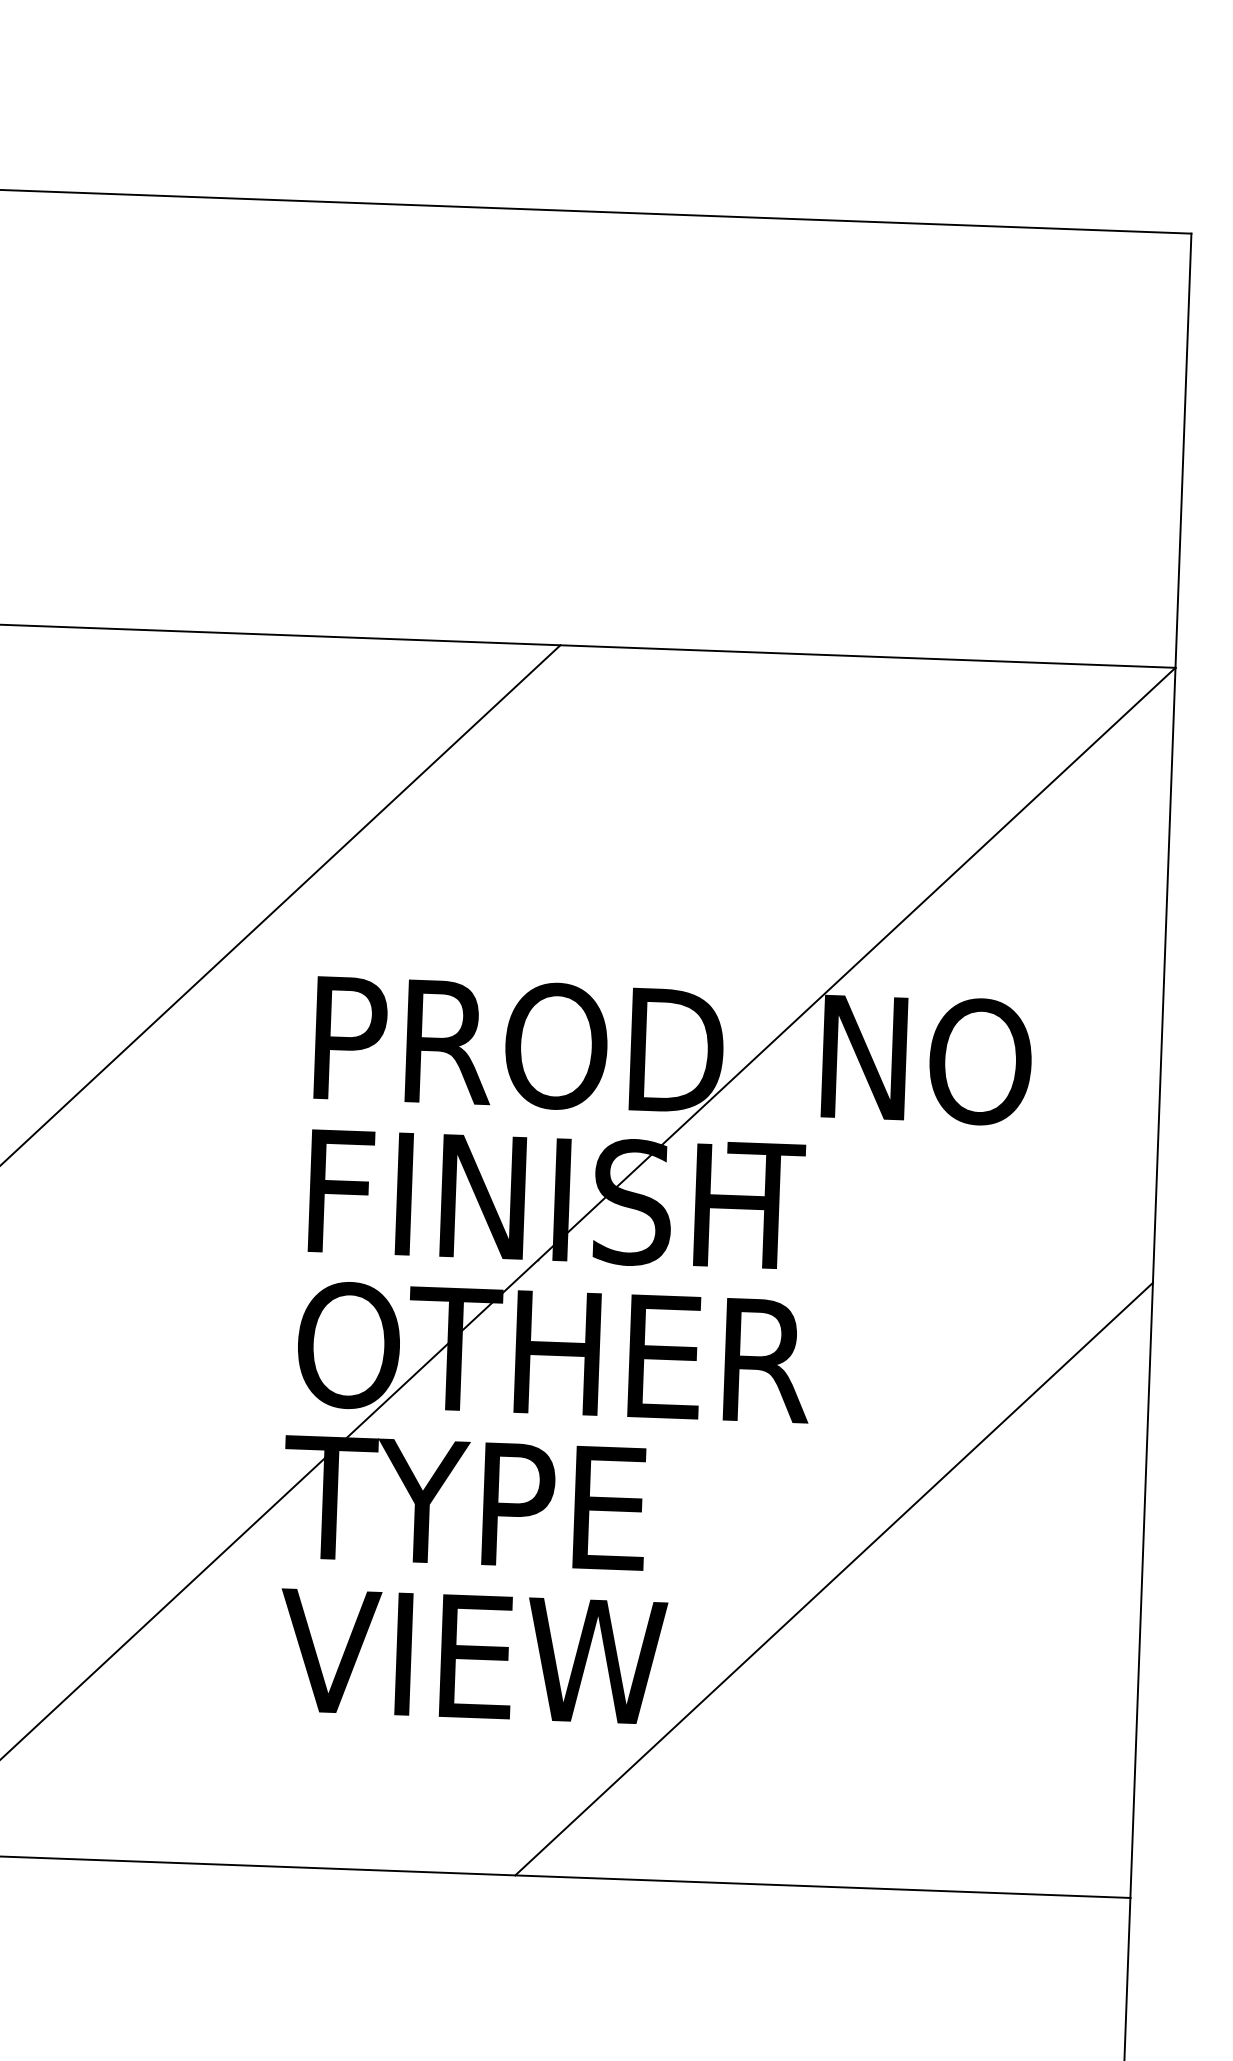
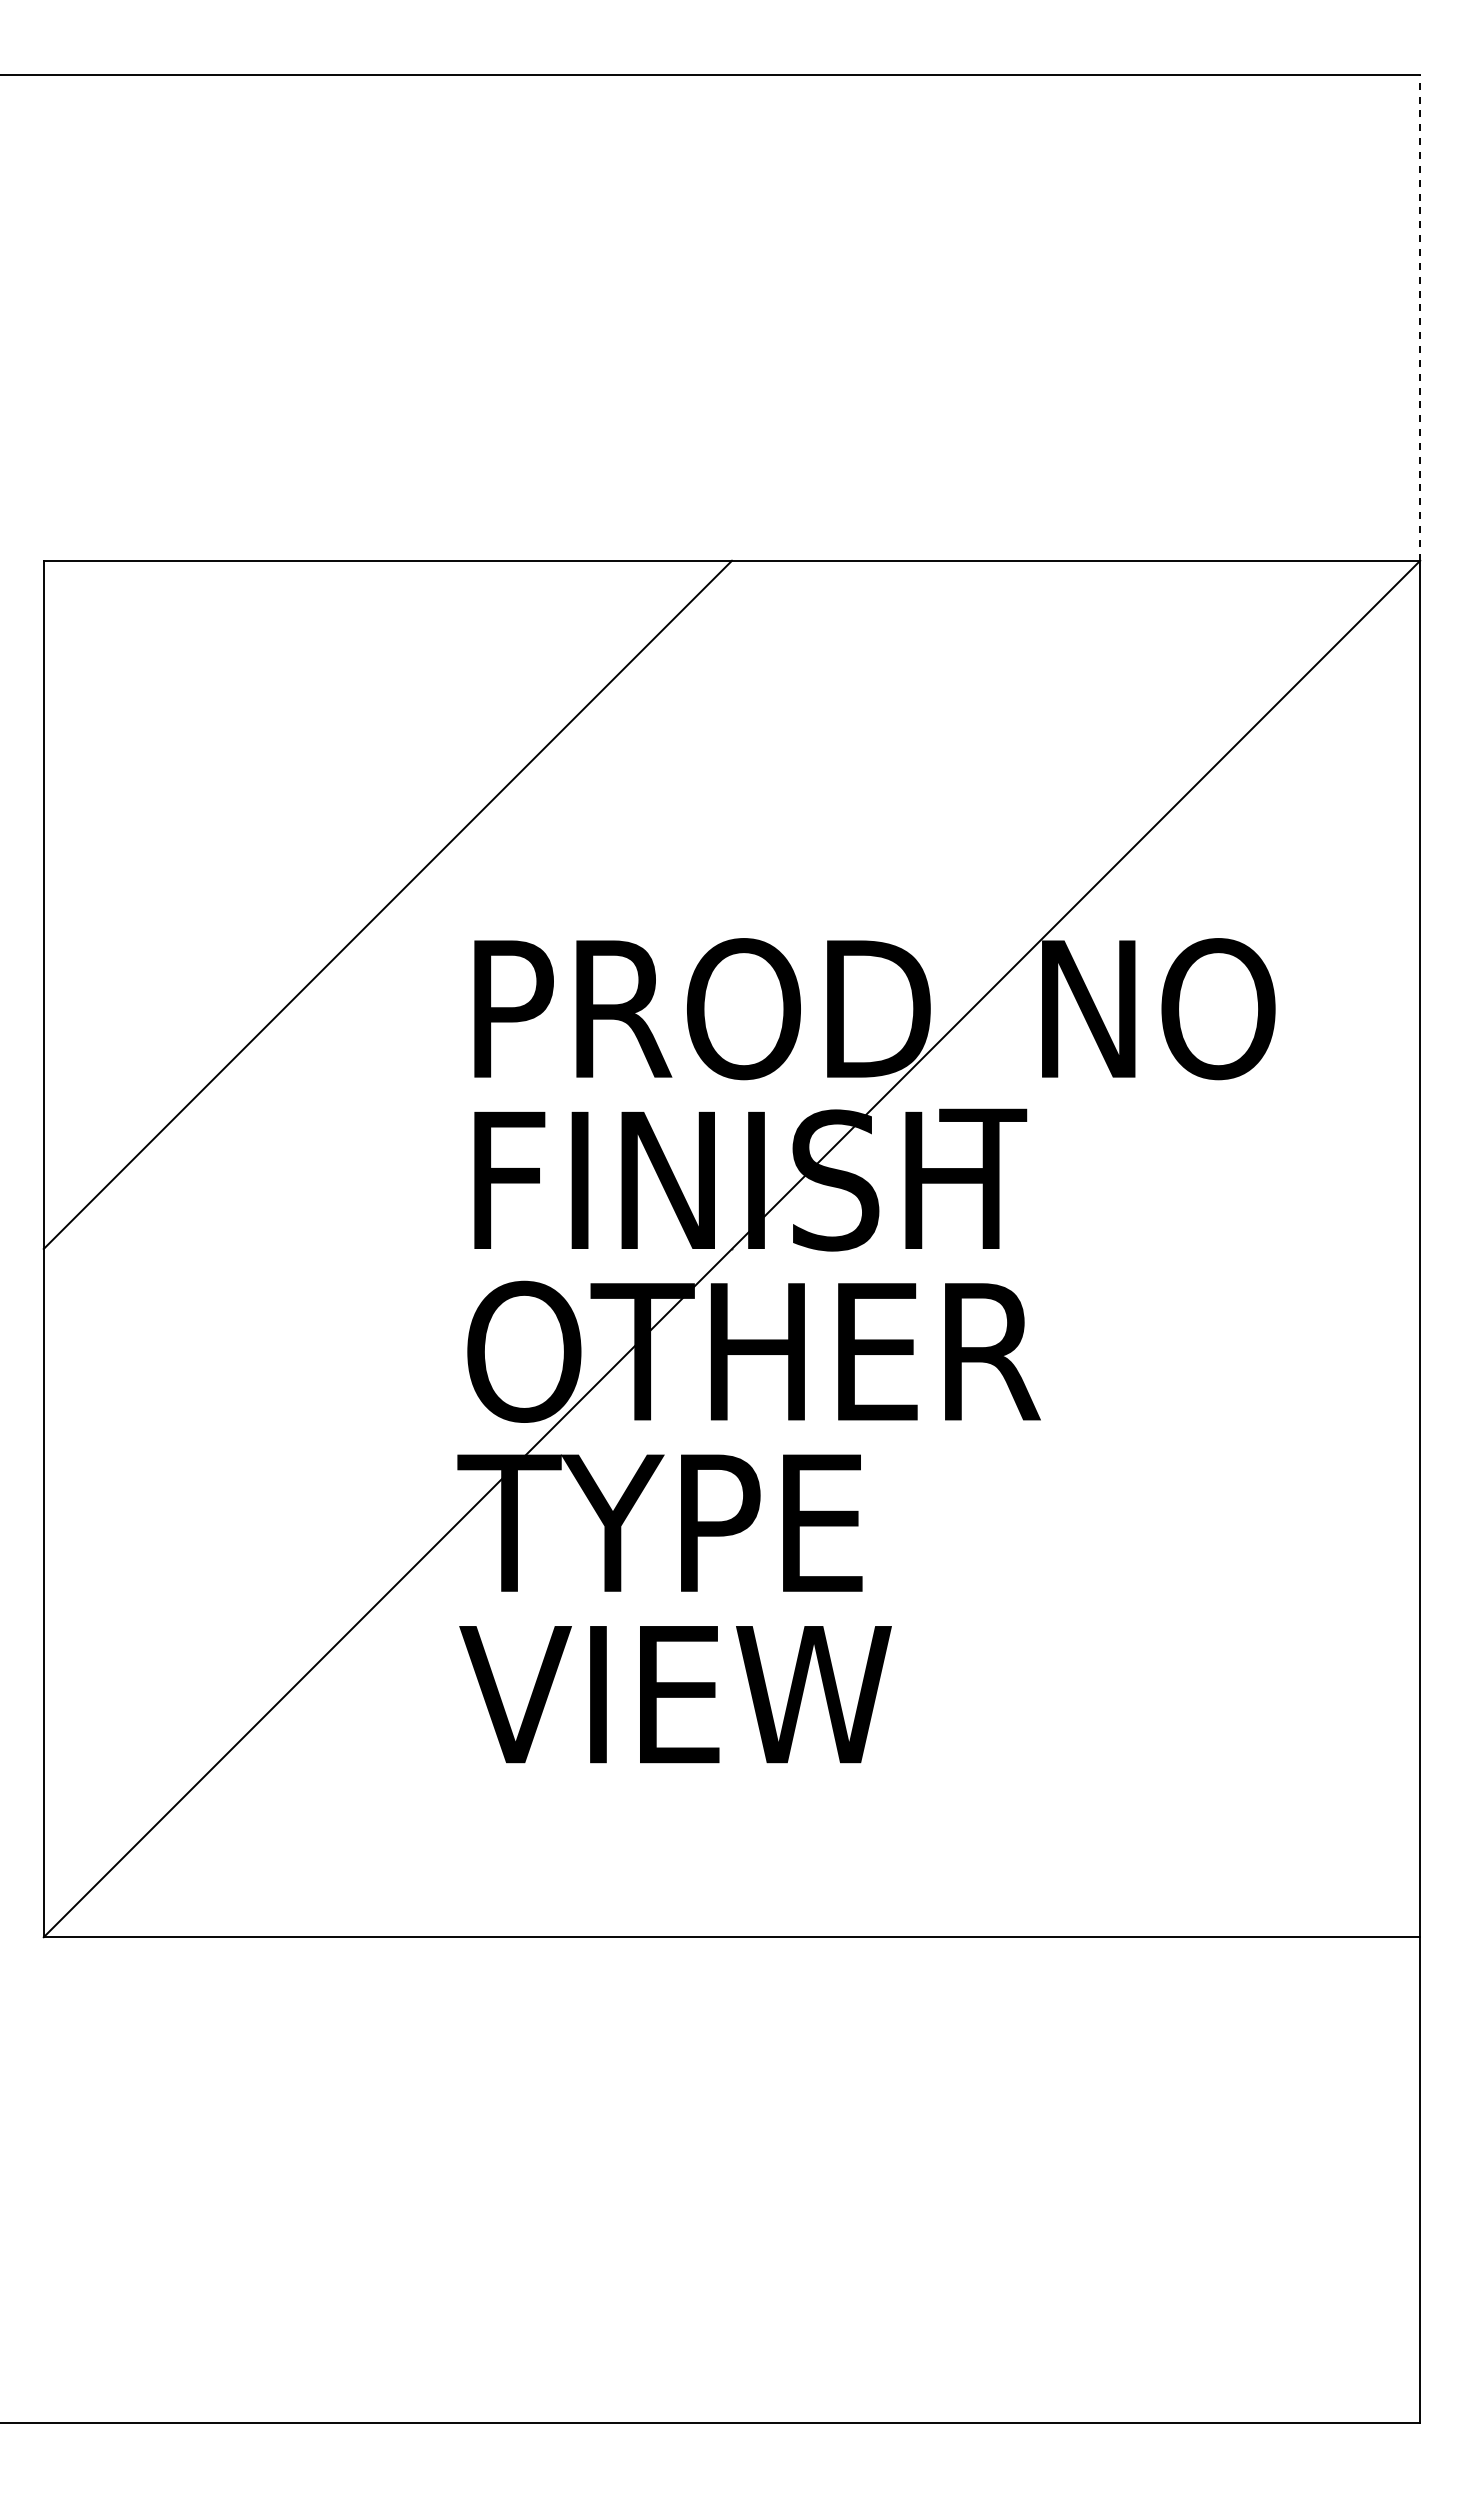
line: (1183, 450) -> (1420, 317), solid -> dashed
line: (834, 1579) -> (1076, 1593), removed

